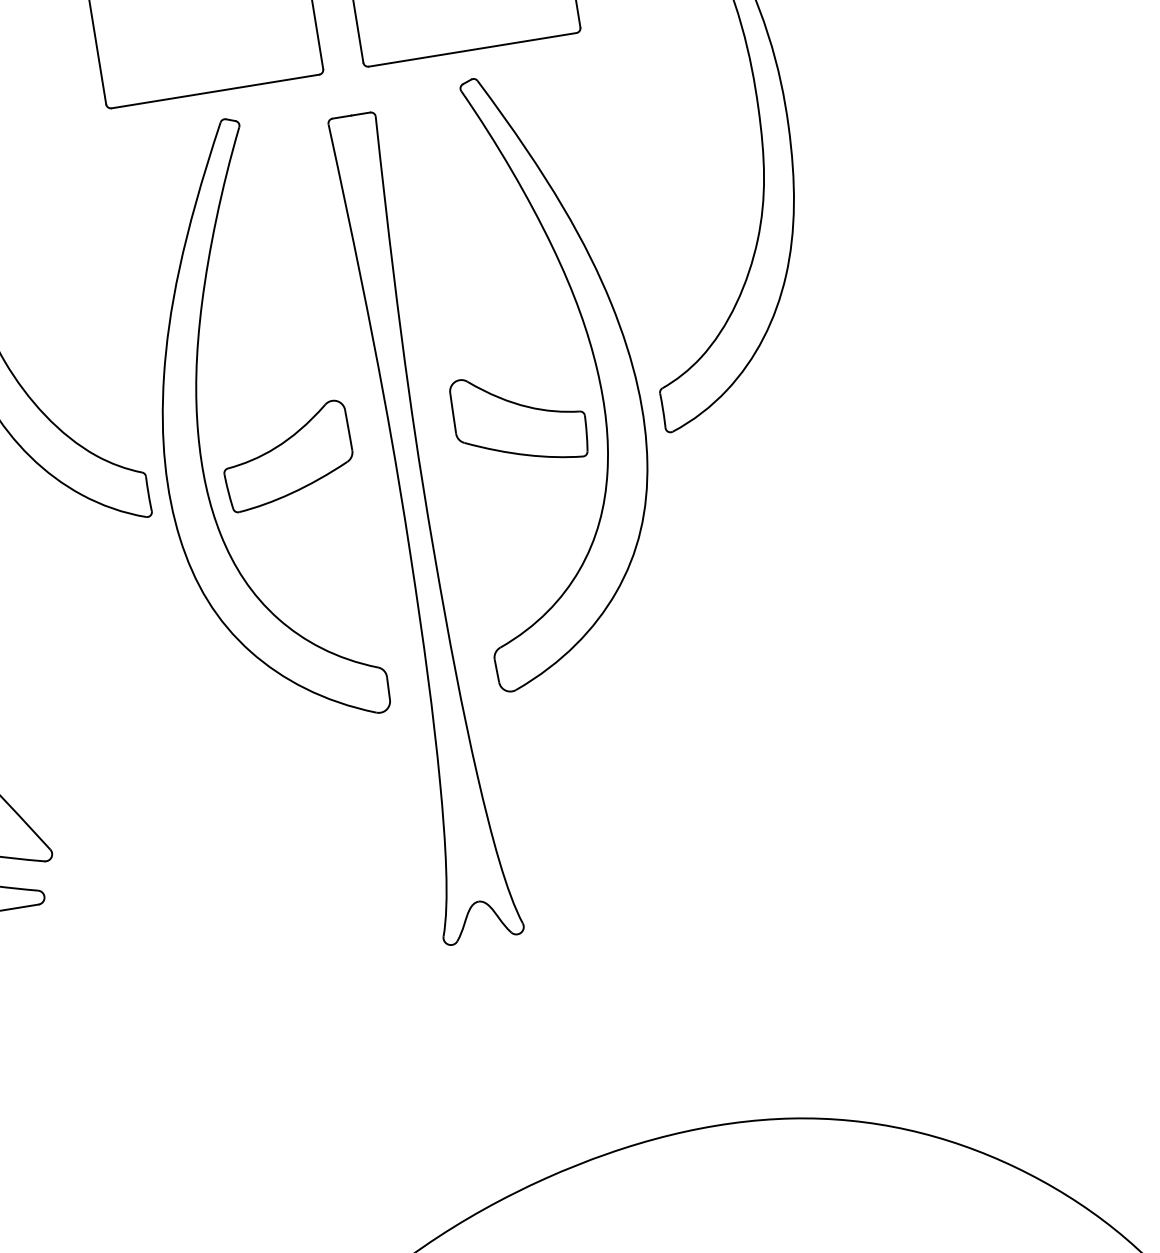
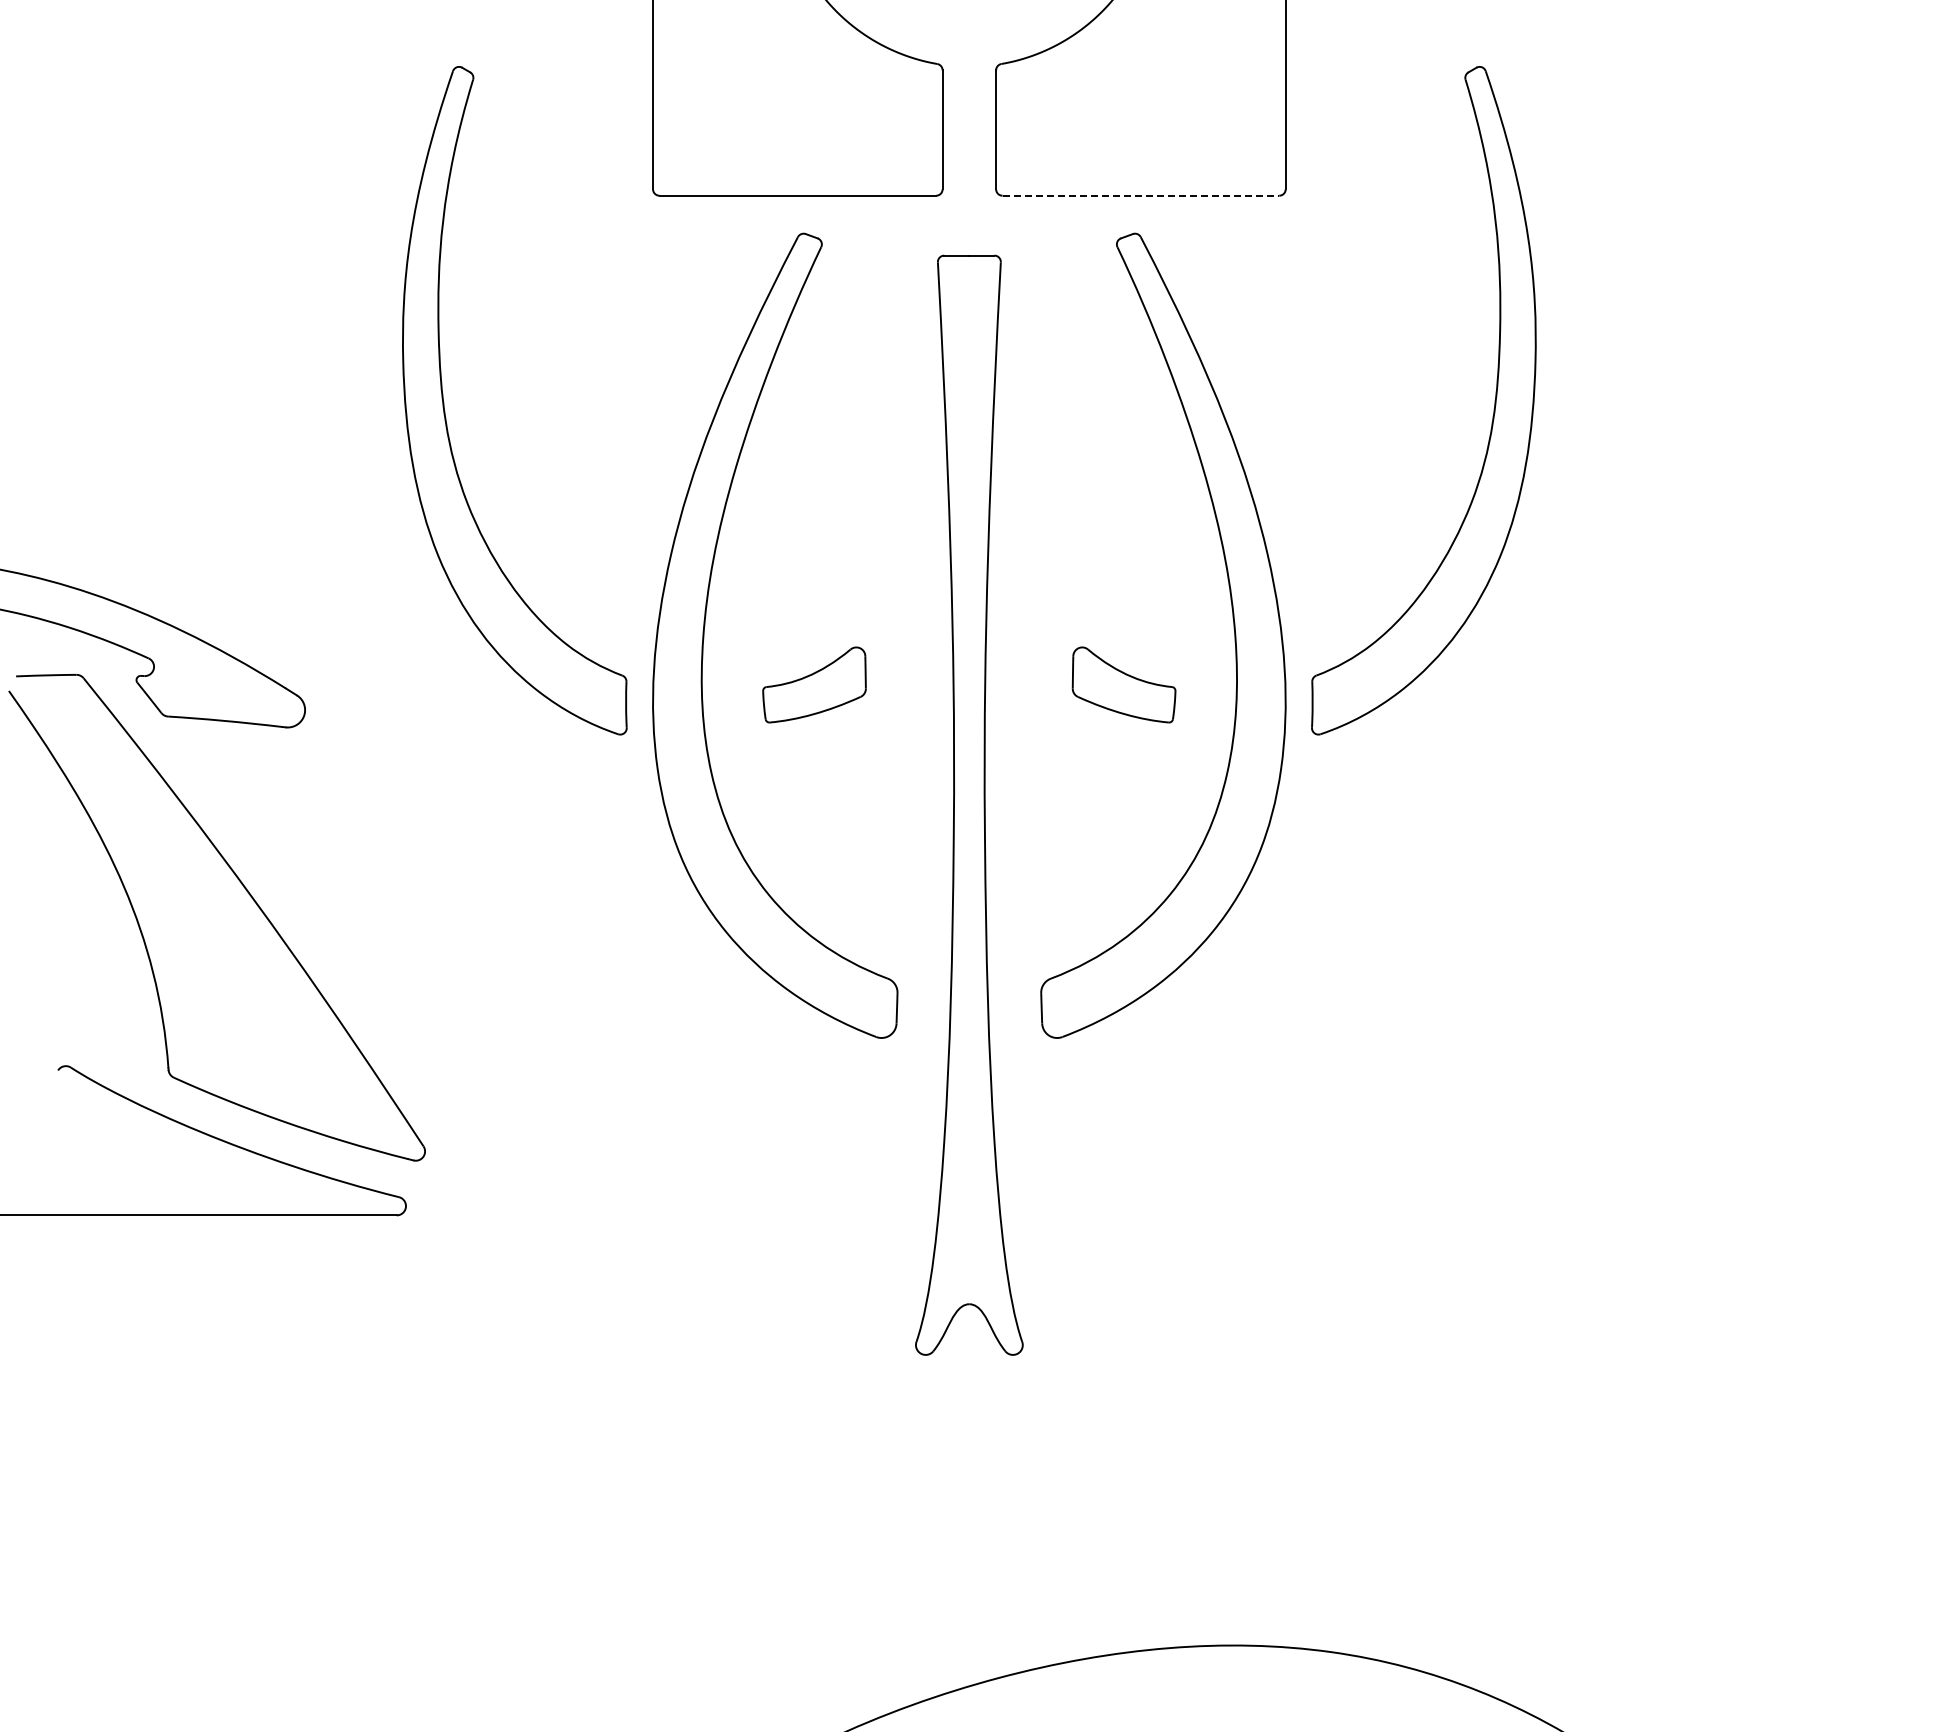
line: (473, 49) -> (1141, 195), solid -> dashed
part: (518, 418) -> (1123, 684), size x0.6
part: (287, 455) -> (814, 684), size x0.6

